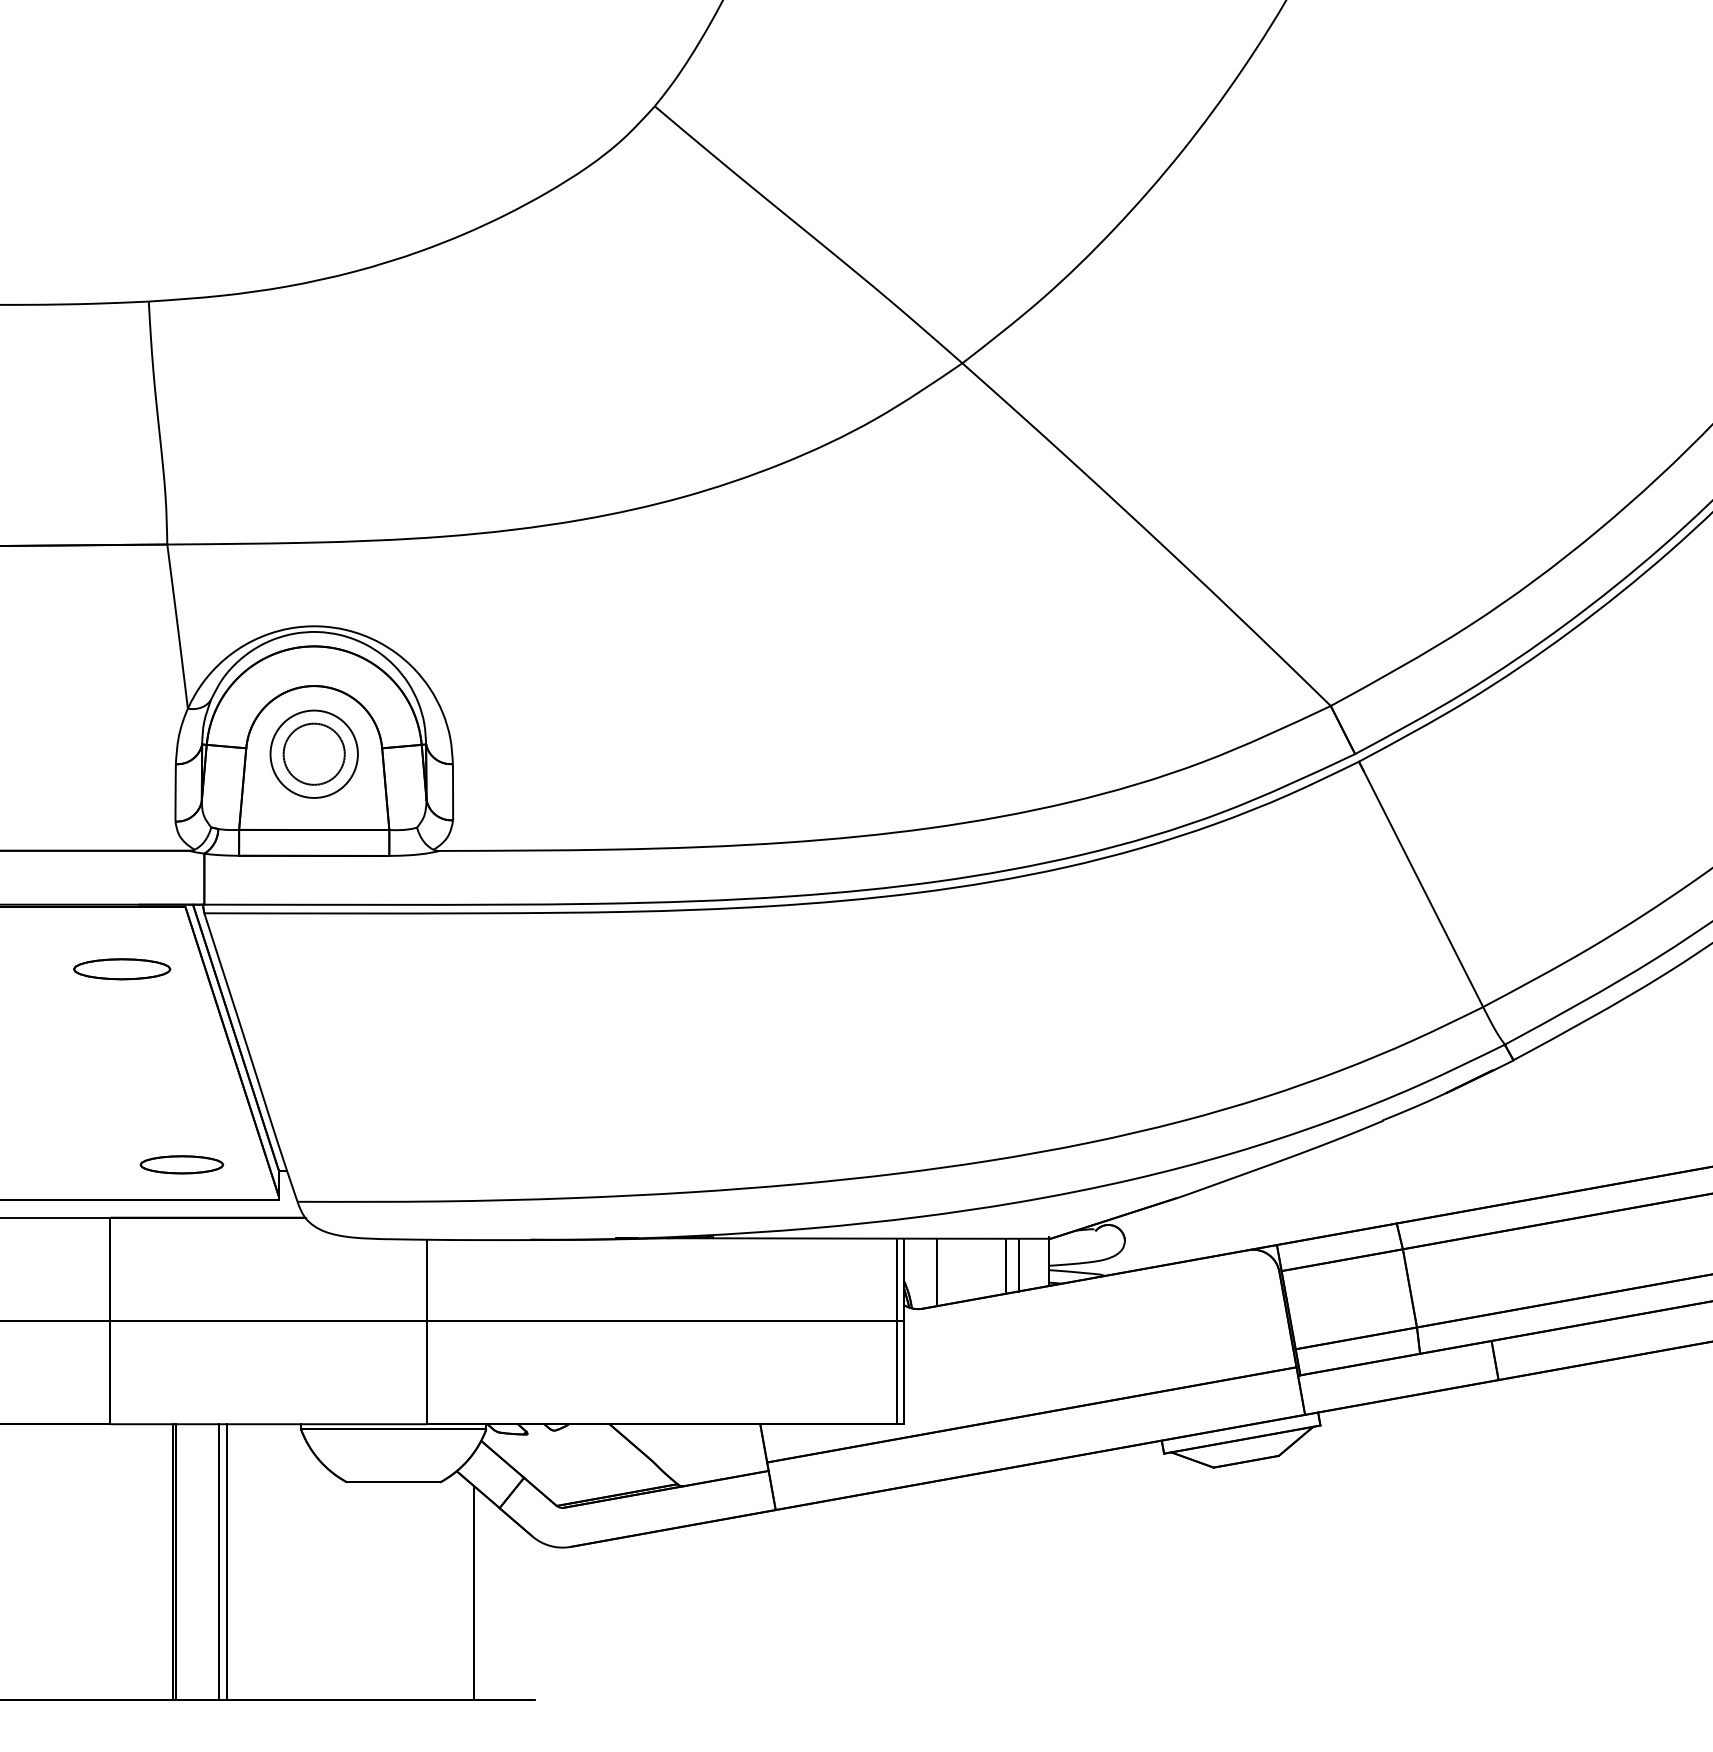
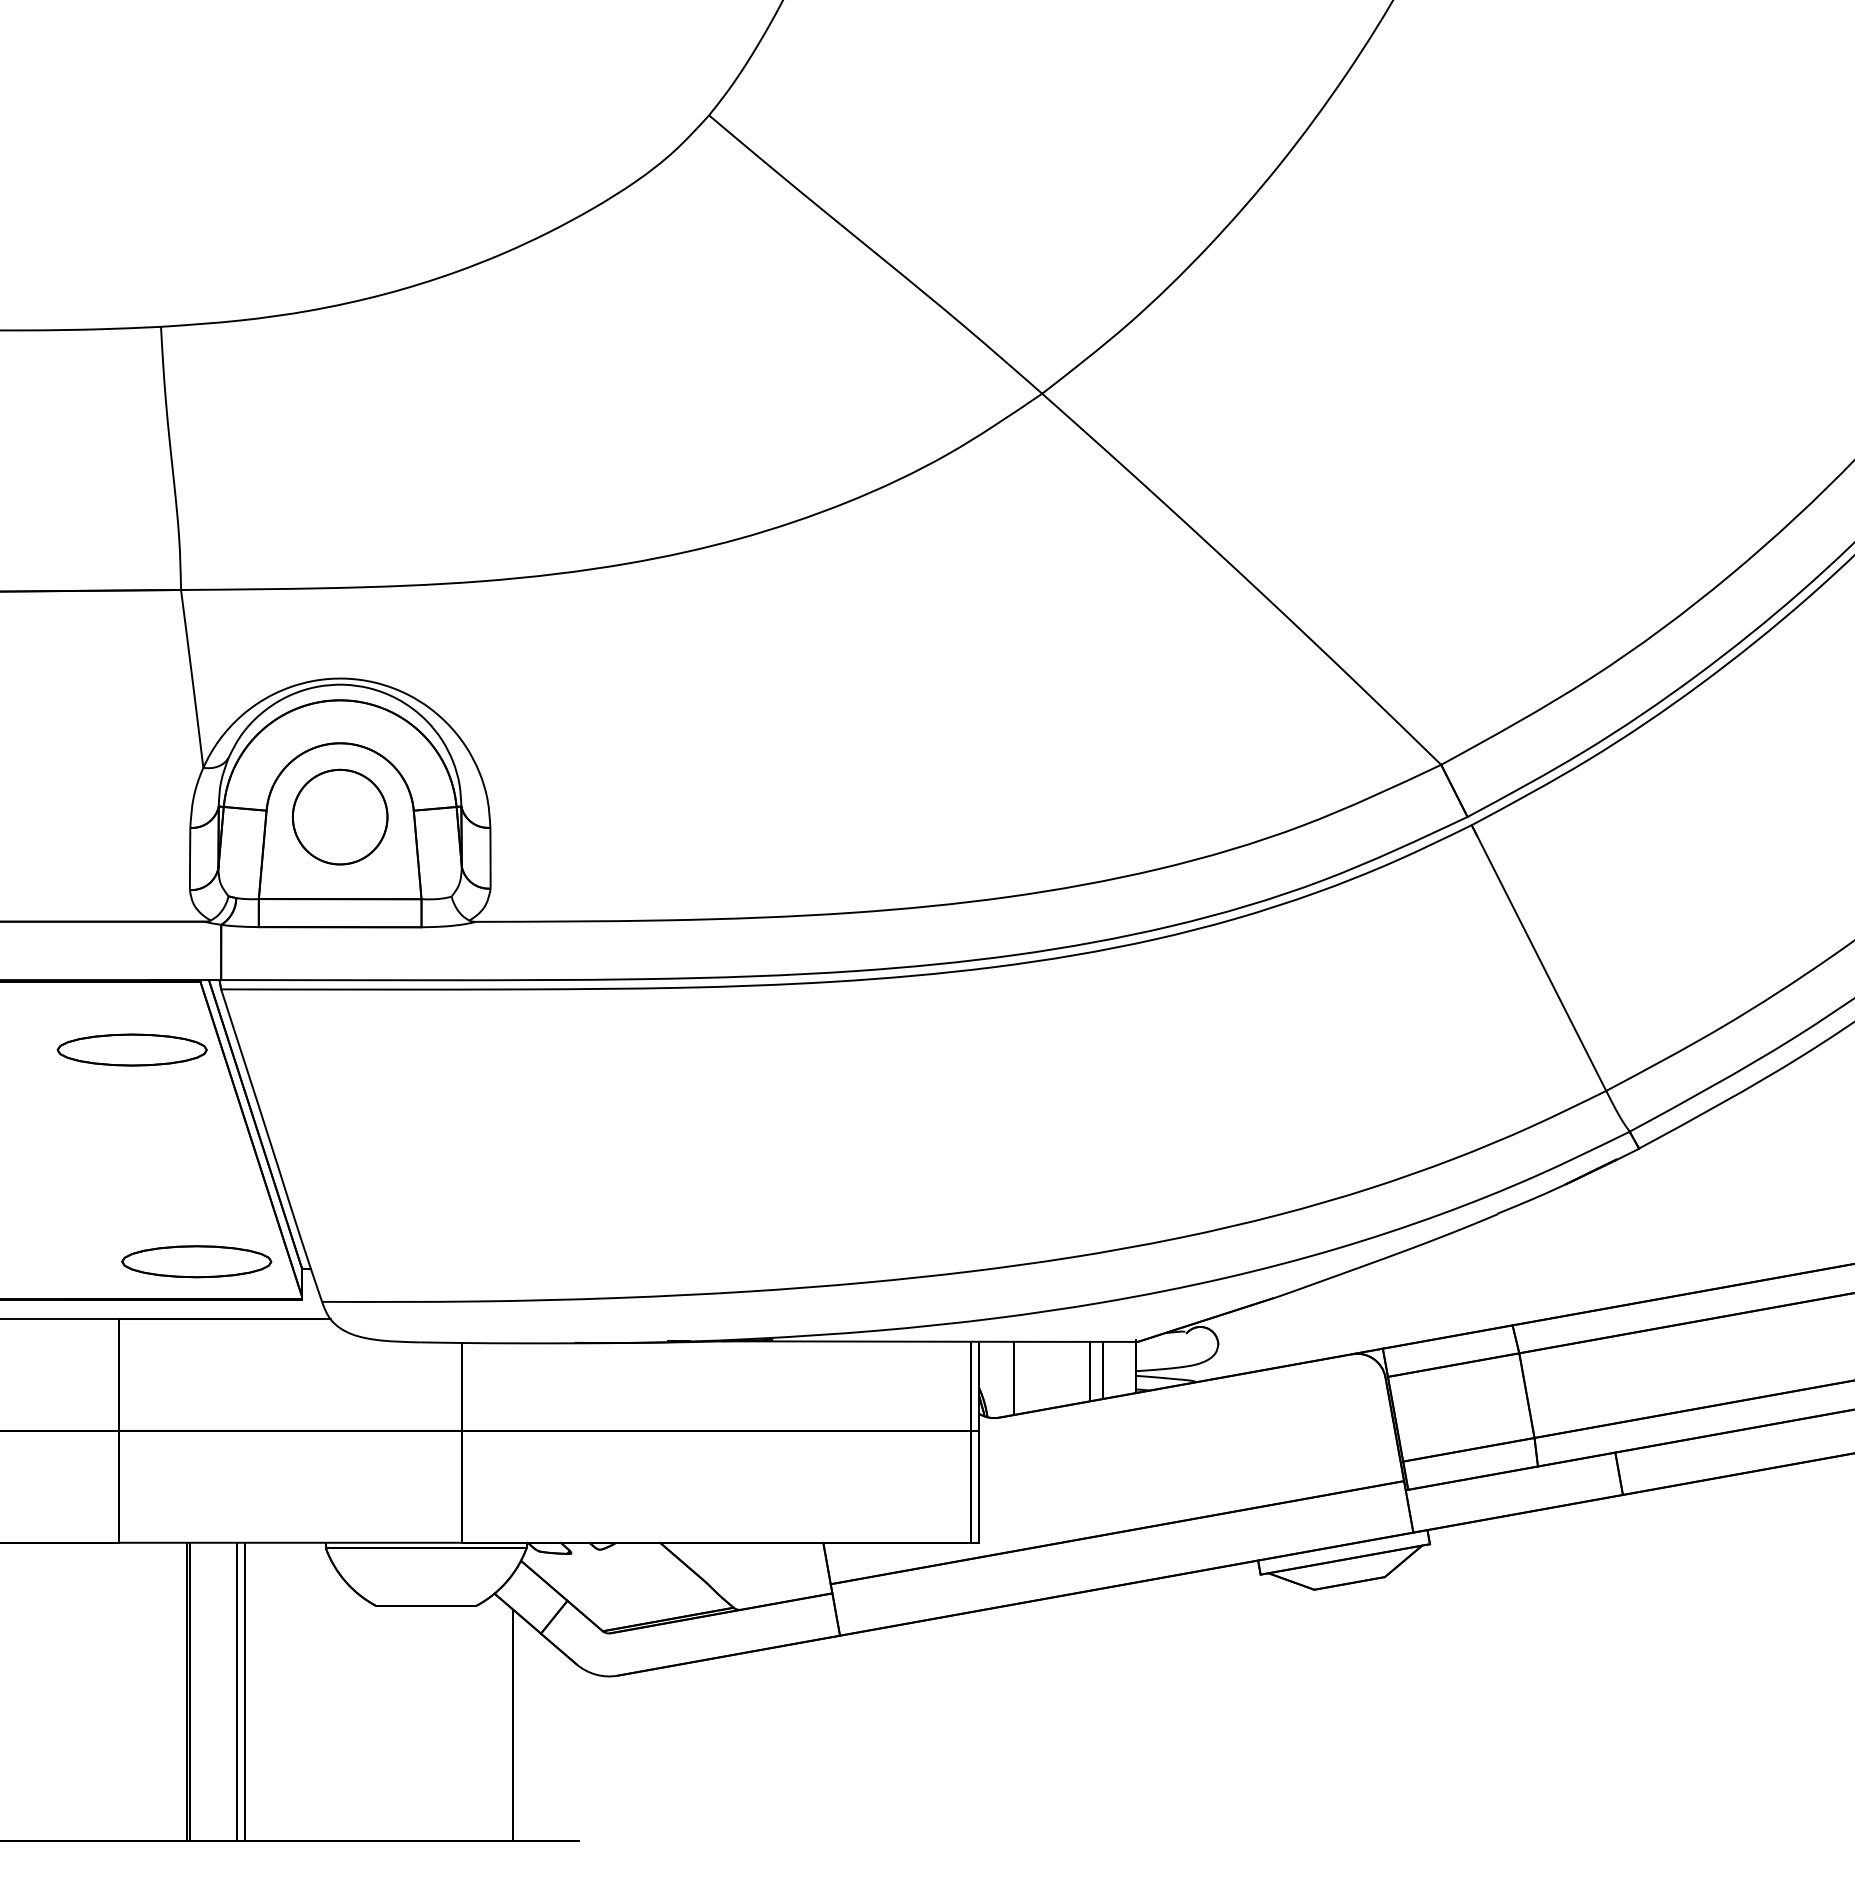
circle: (313, 753) -> (339, 816), size x1.43
part: (121, 968) -> (131, 1049), size x1.43
part: (181, 1164) -> (196, 1261), size x1.67

